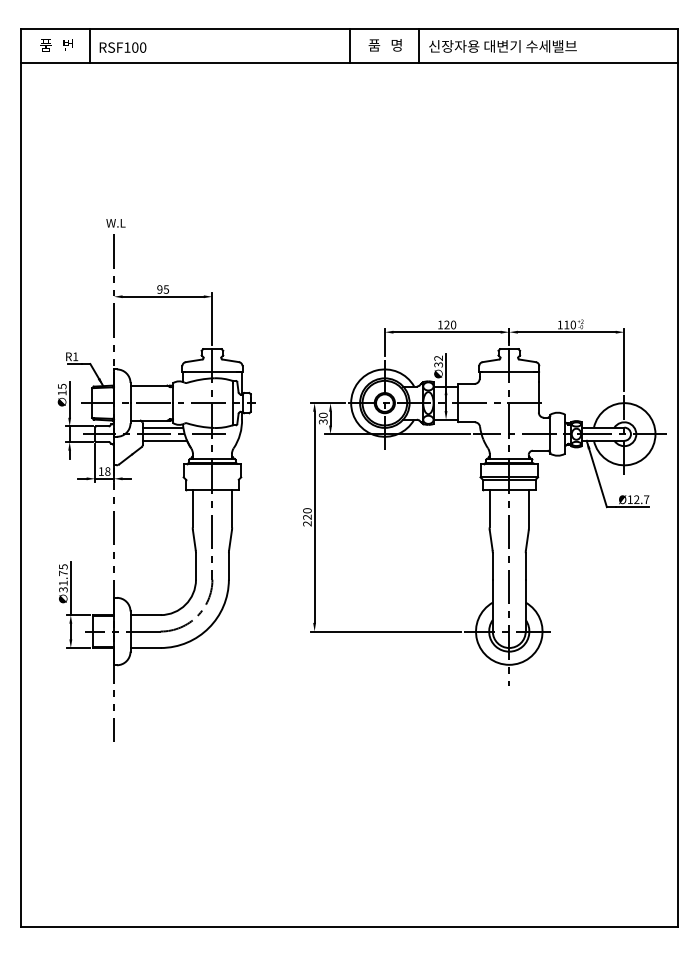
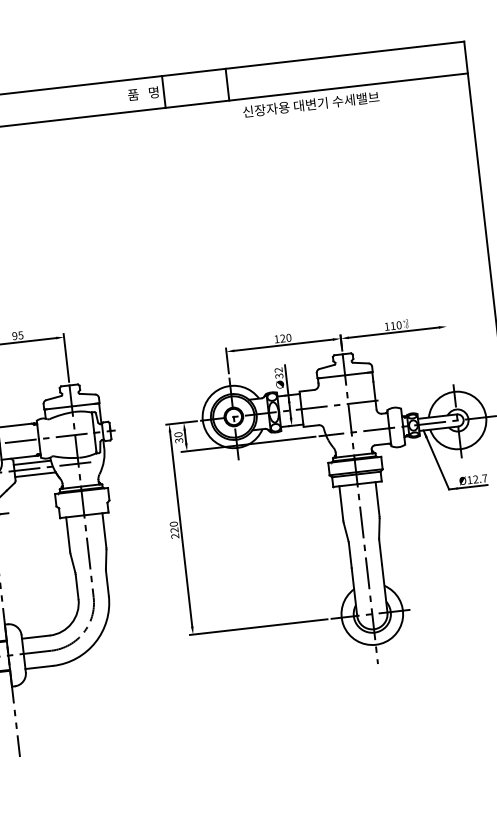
text: (384, 45) -> (142, 93), moved
text: (502, 46) -> (310, 104), moved
line: (624, 359) -> (449, 351), removed

